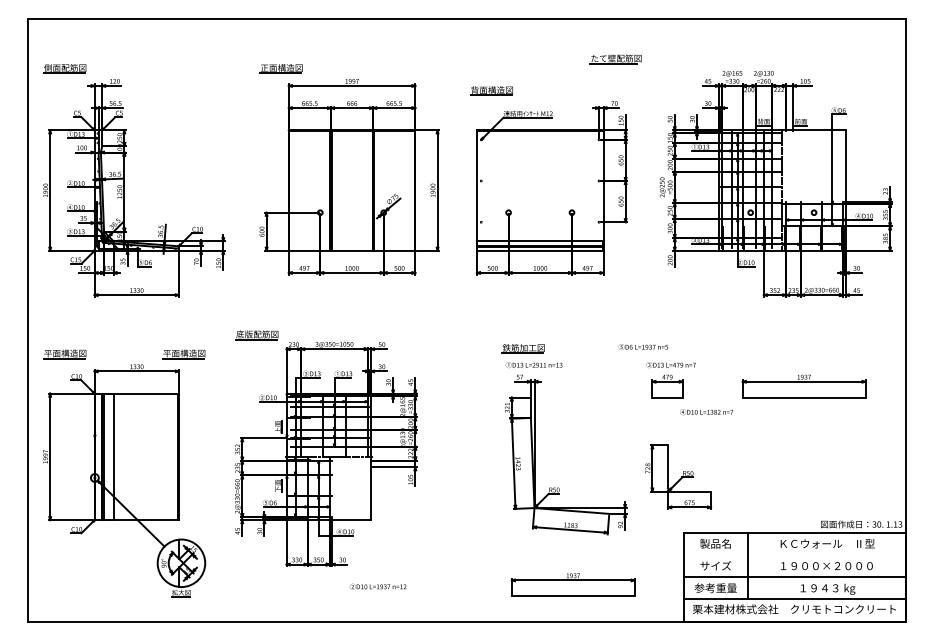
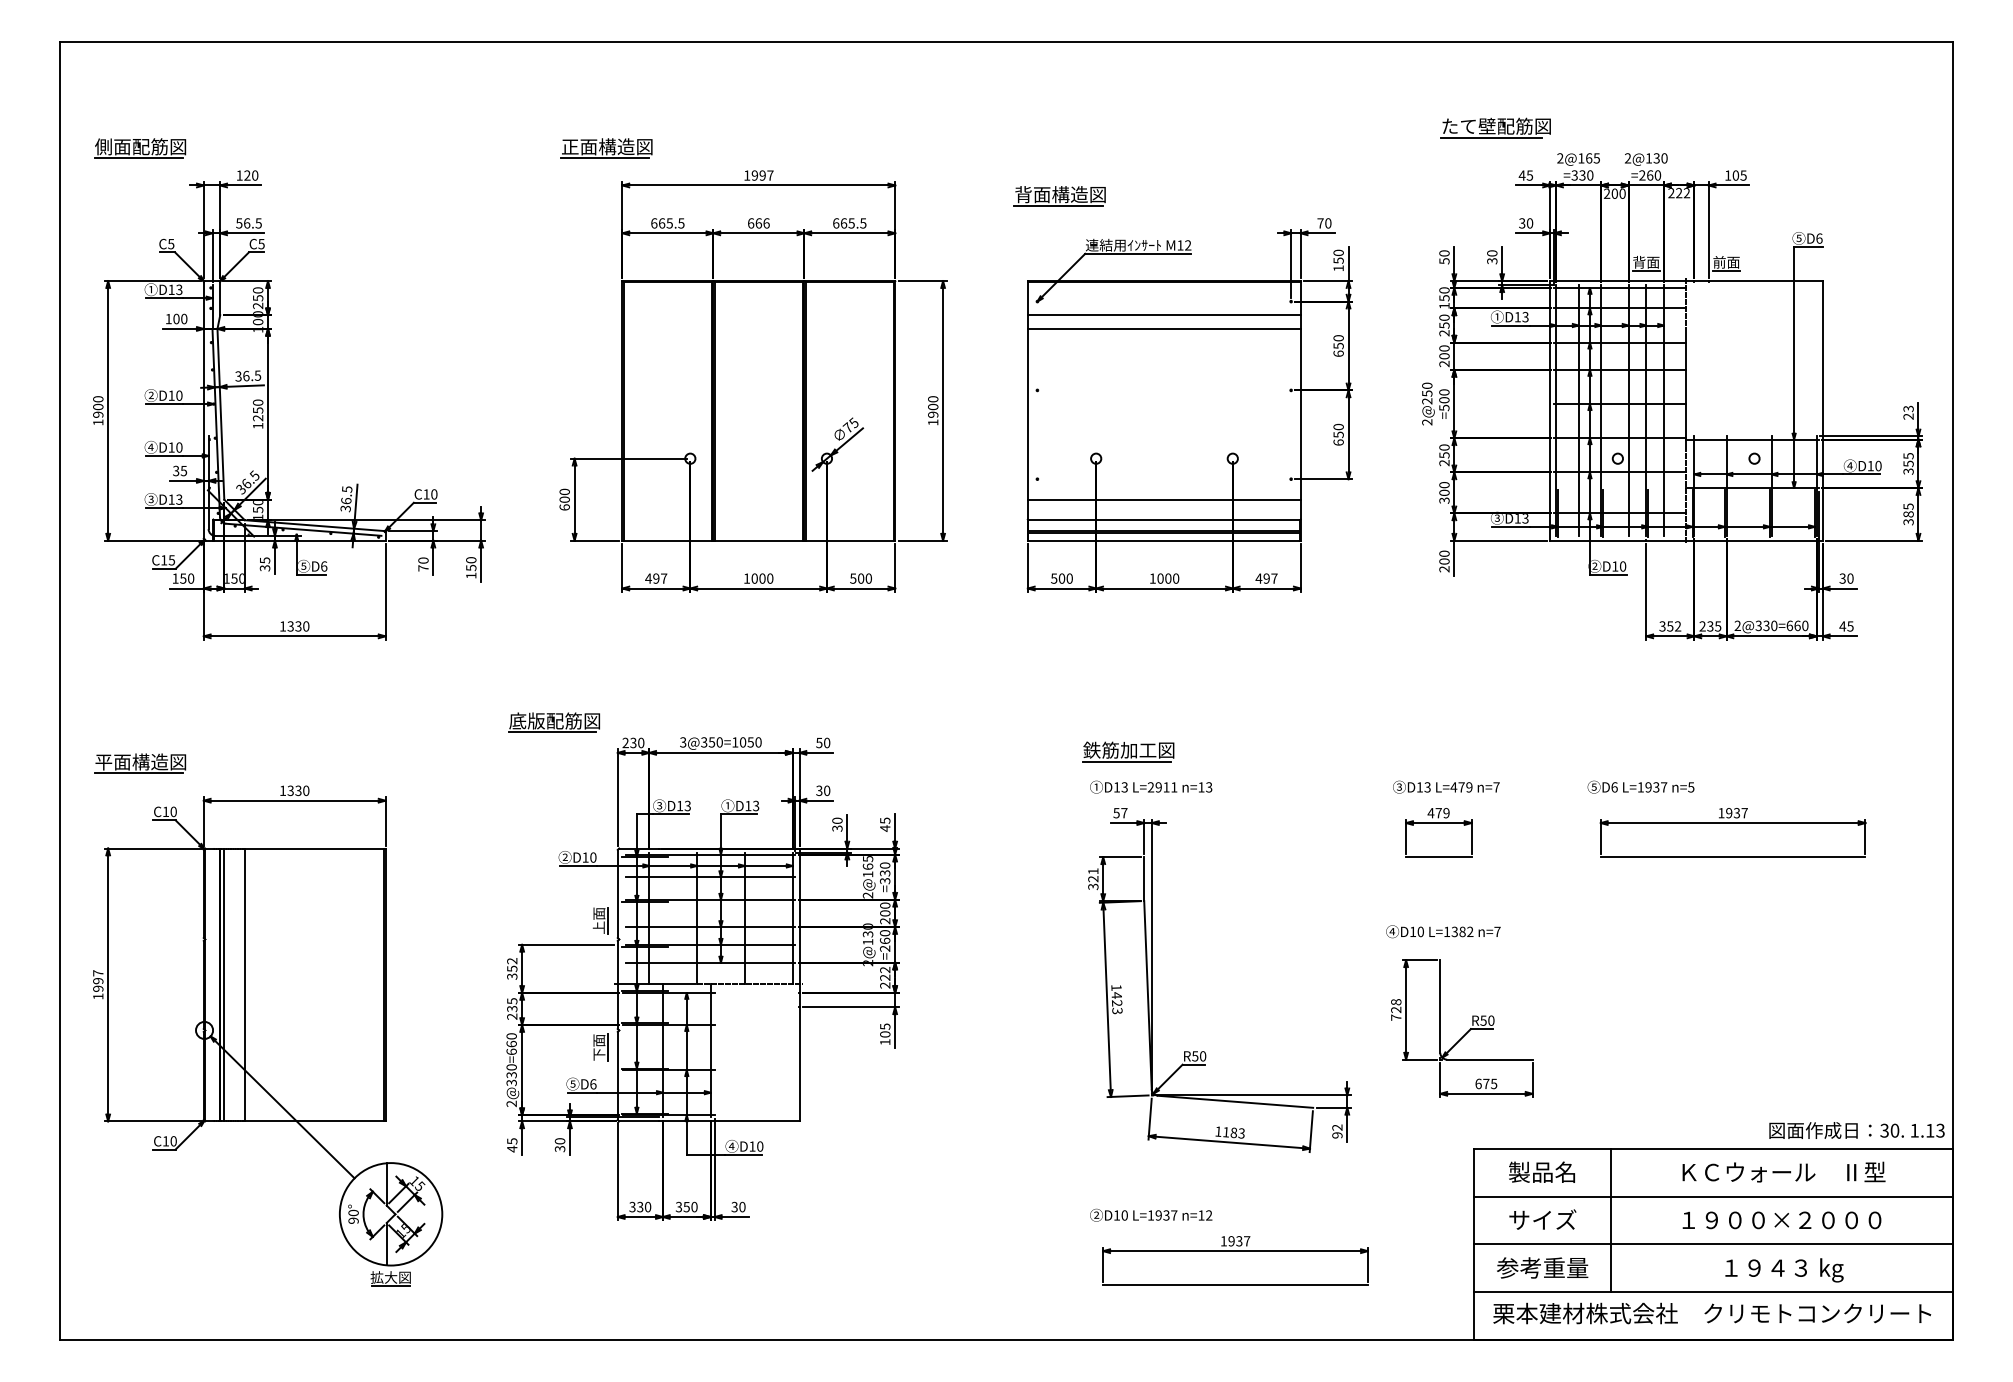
part: (615, 59) -> (1494, 128), moved
line: (539, 146) -> (1162, 315), added
line: (539, 152) -> (1162, 328), added
line: (539, 231) -> (1162, 499), added
text: (643, 347) -> (1641, 787), moved
part: (183, 354) -> (395, 764), removed
text: (706, 412) -> (1442, 932), moved
line: (794, 555) -> (1712, 1197), added
text: (377, 586) -> (1149, 1214), moved

